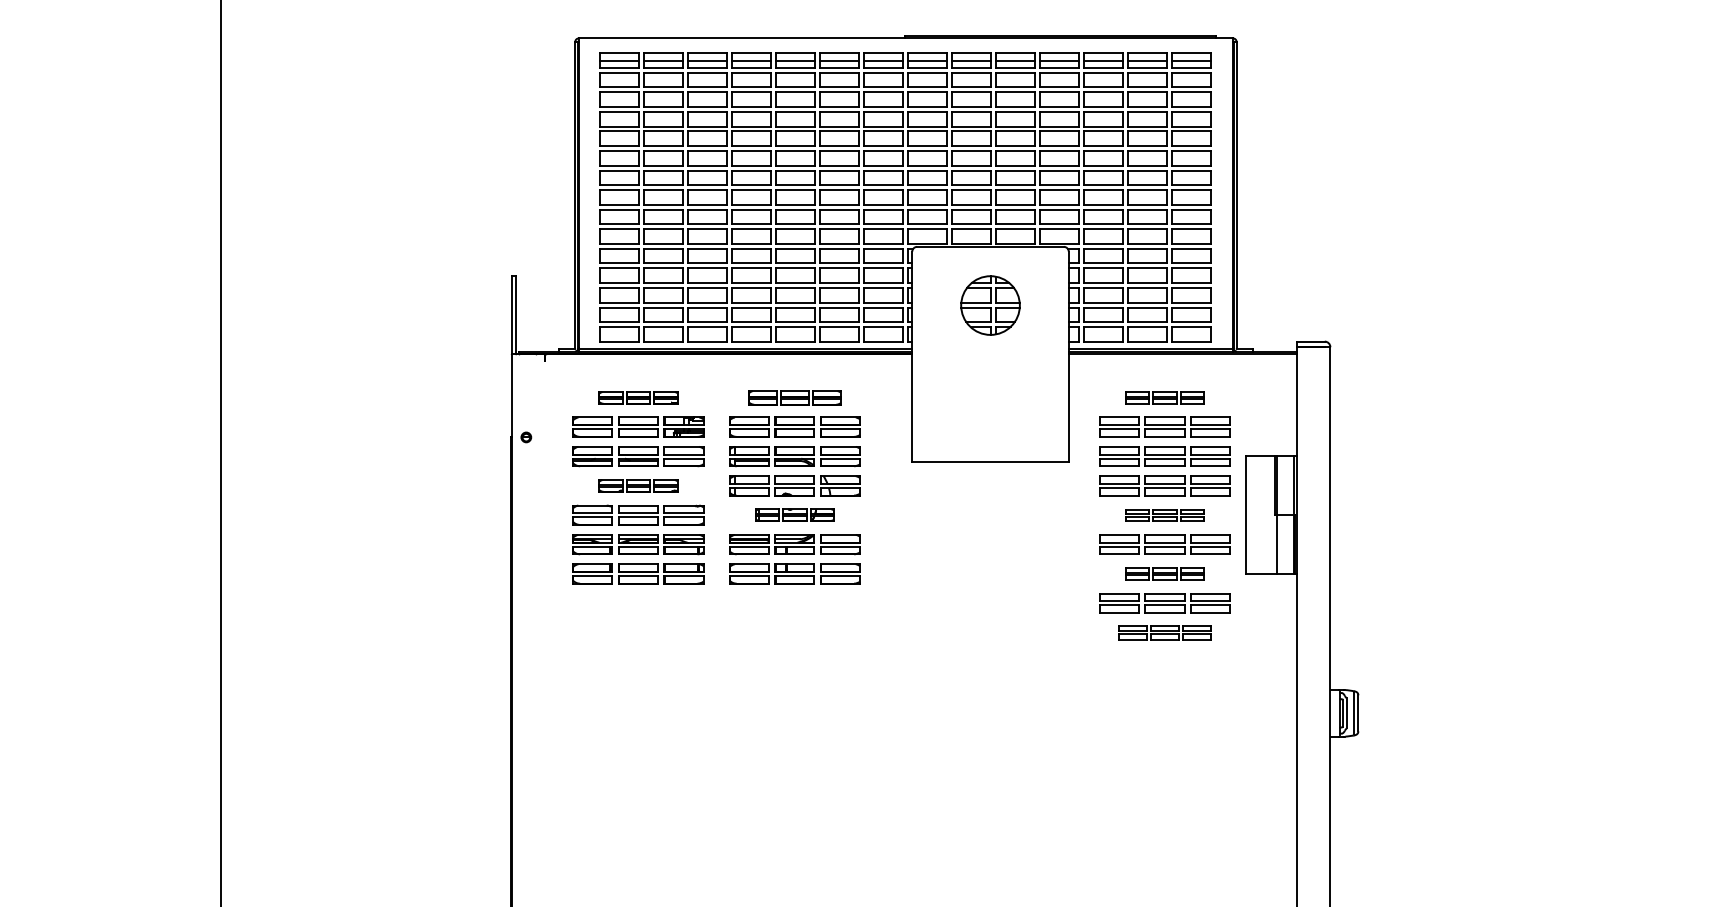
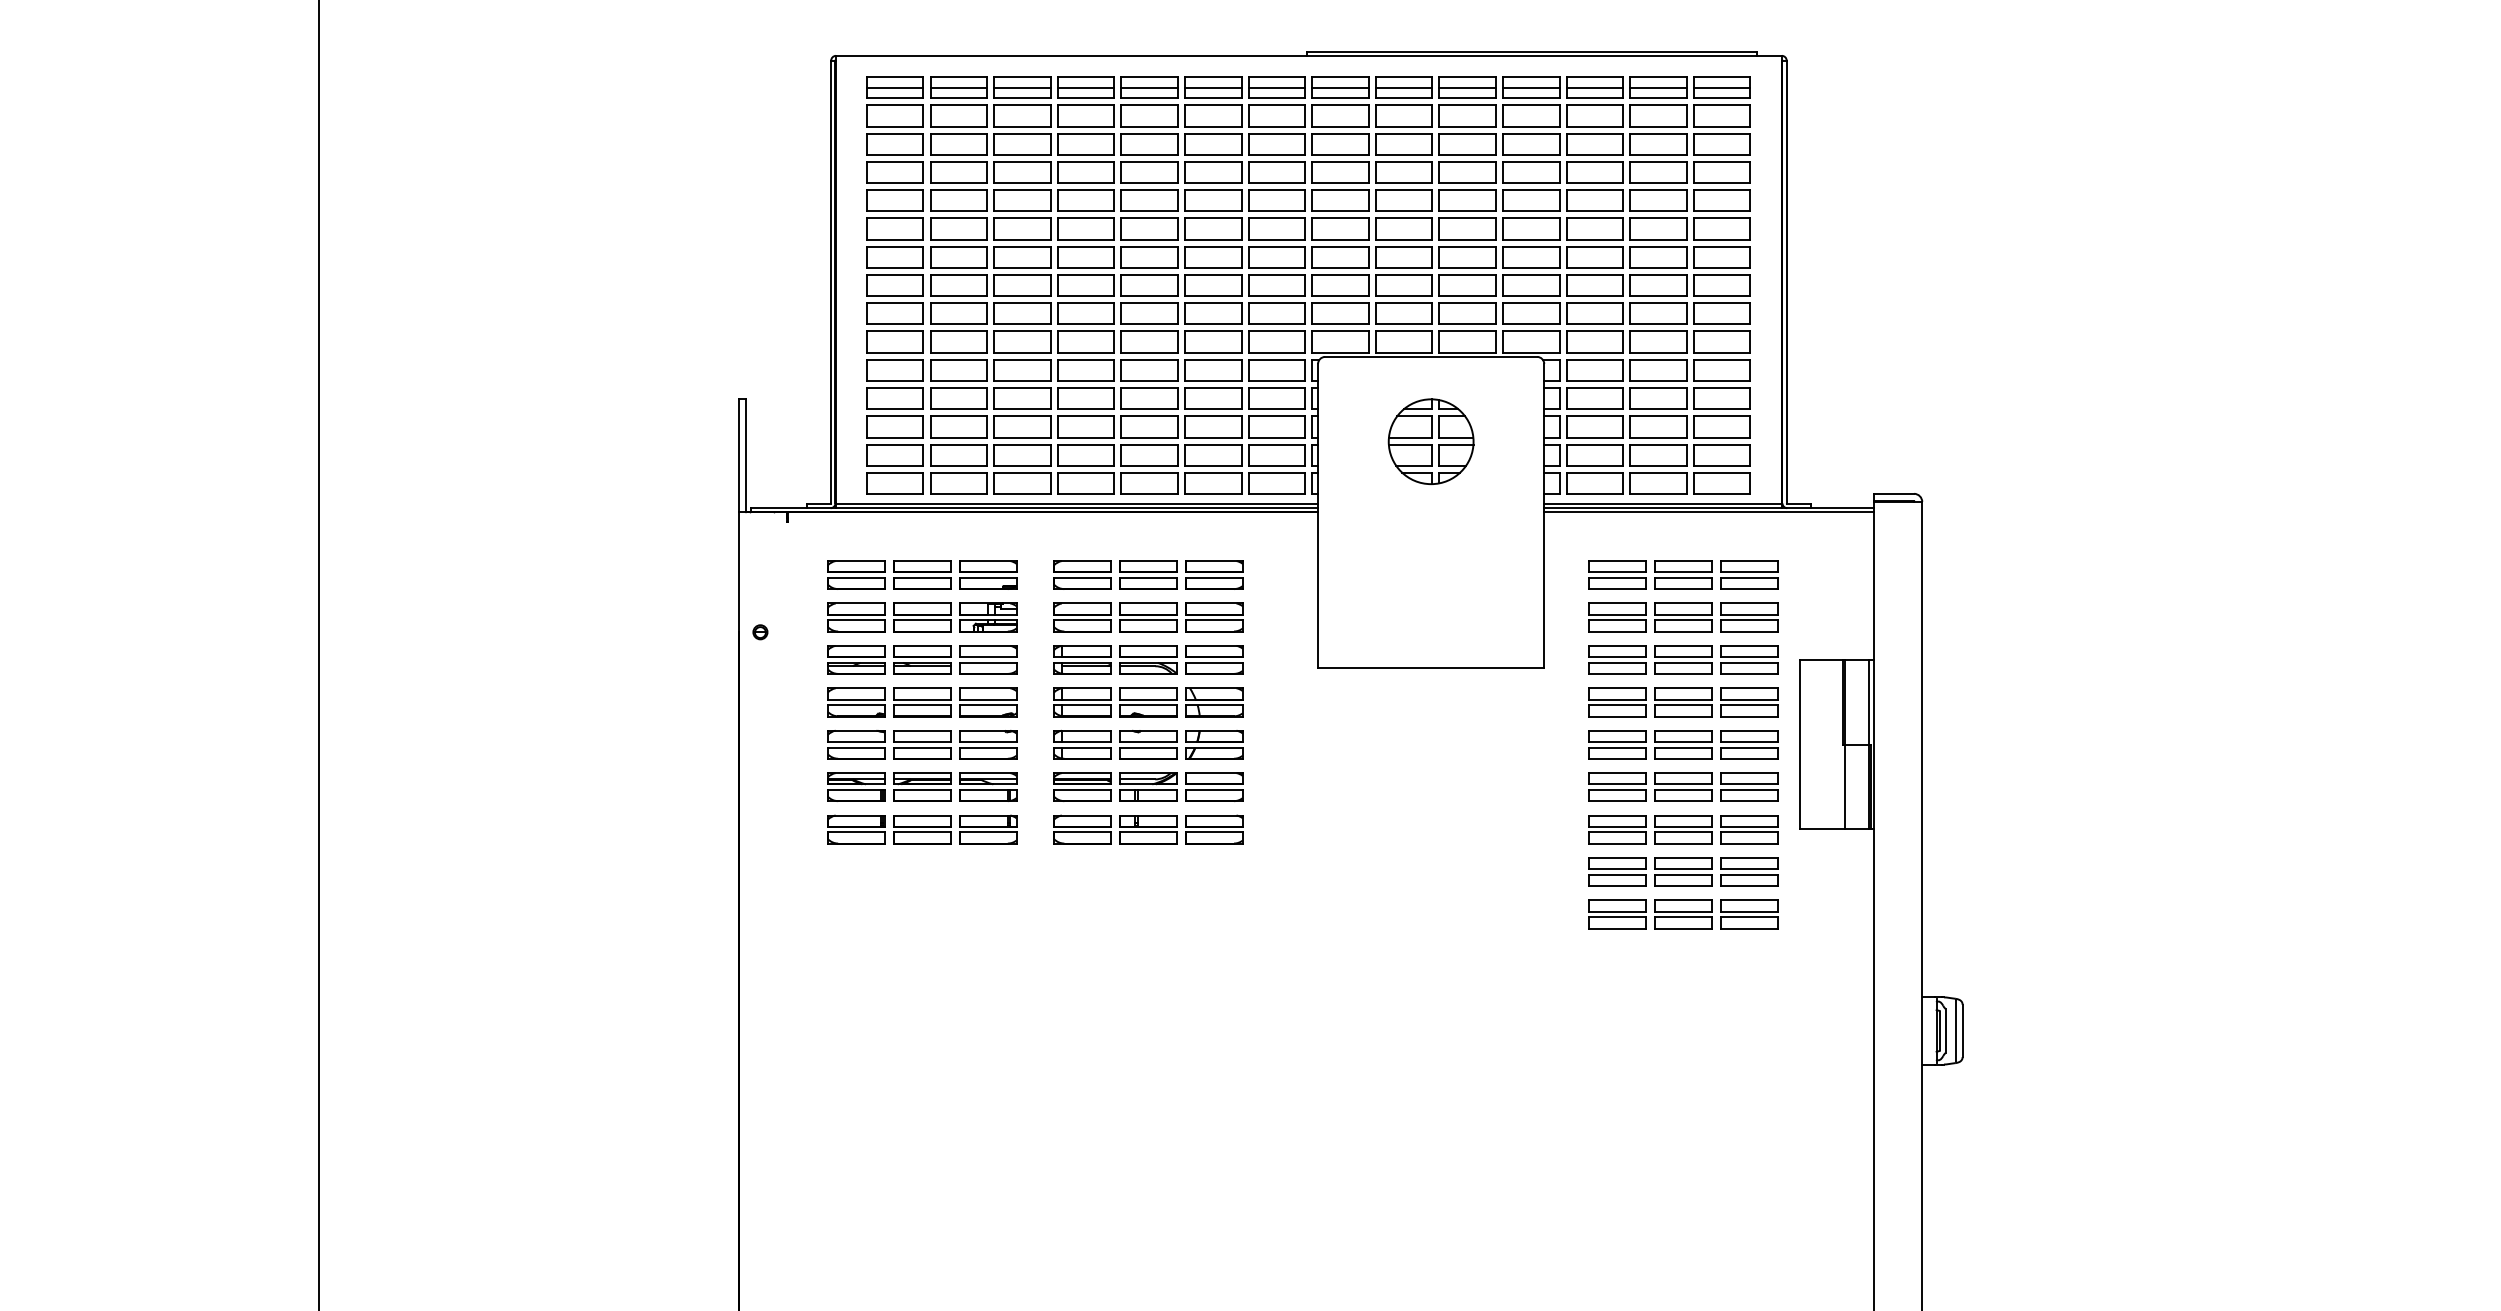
part: (638, 397) -> (922, 574), size x1.67
part: (794, 397) -> (1147, 574), size x1.43
part: (1164, 397) -> (1682, 574), size x1.67
part: (638, 485) -> (922, 701), size x1.67
part: (794, 514) -> (1147, 743), size x1.67
part: (1164, 515) -> (1682, 745), size x1.67
part: (1164, 573) -> (1682, 828), size x1.67
part: (1164, 632) -> (1682, 914), size x1.43

